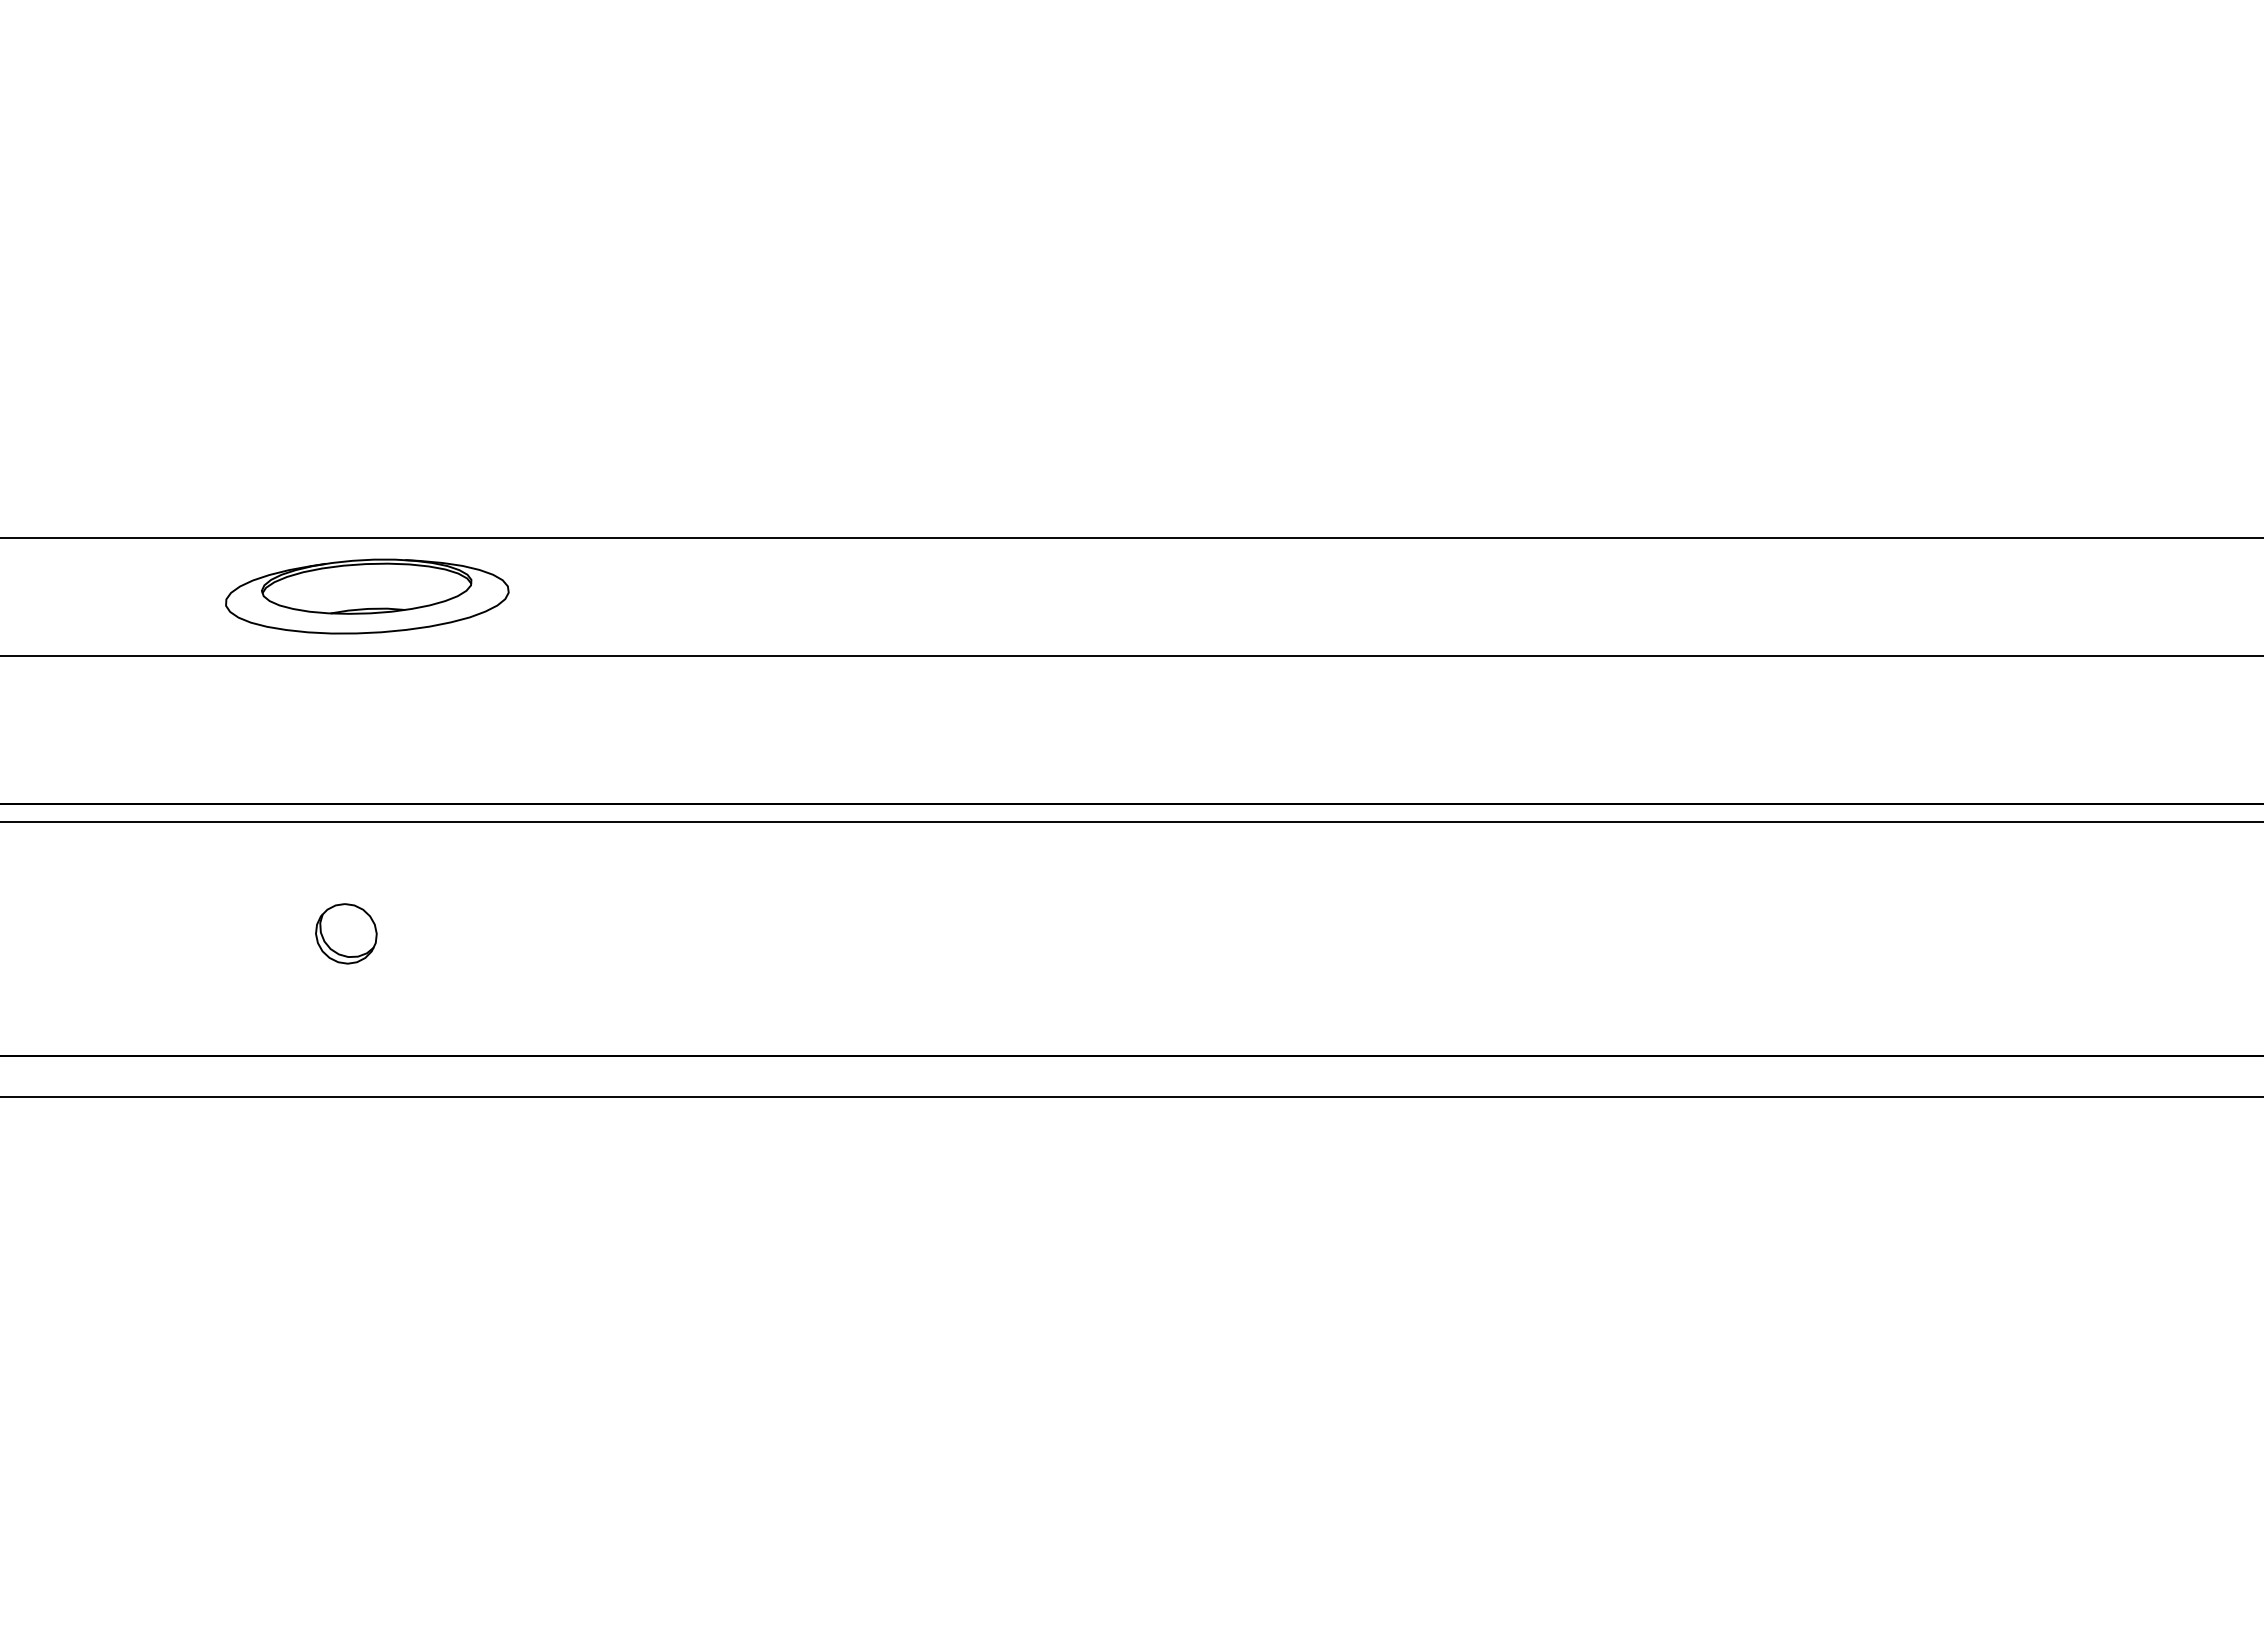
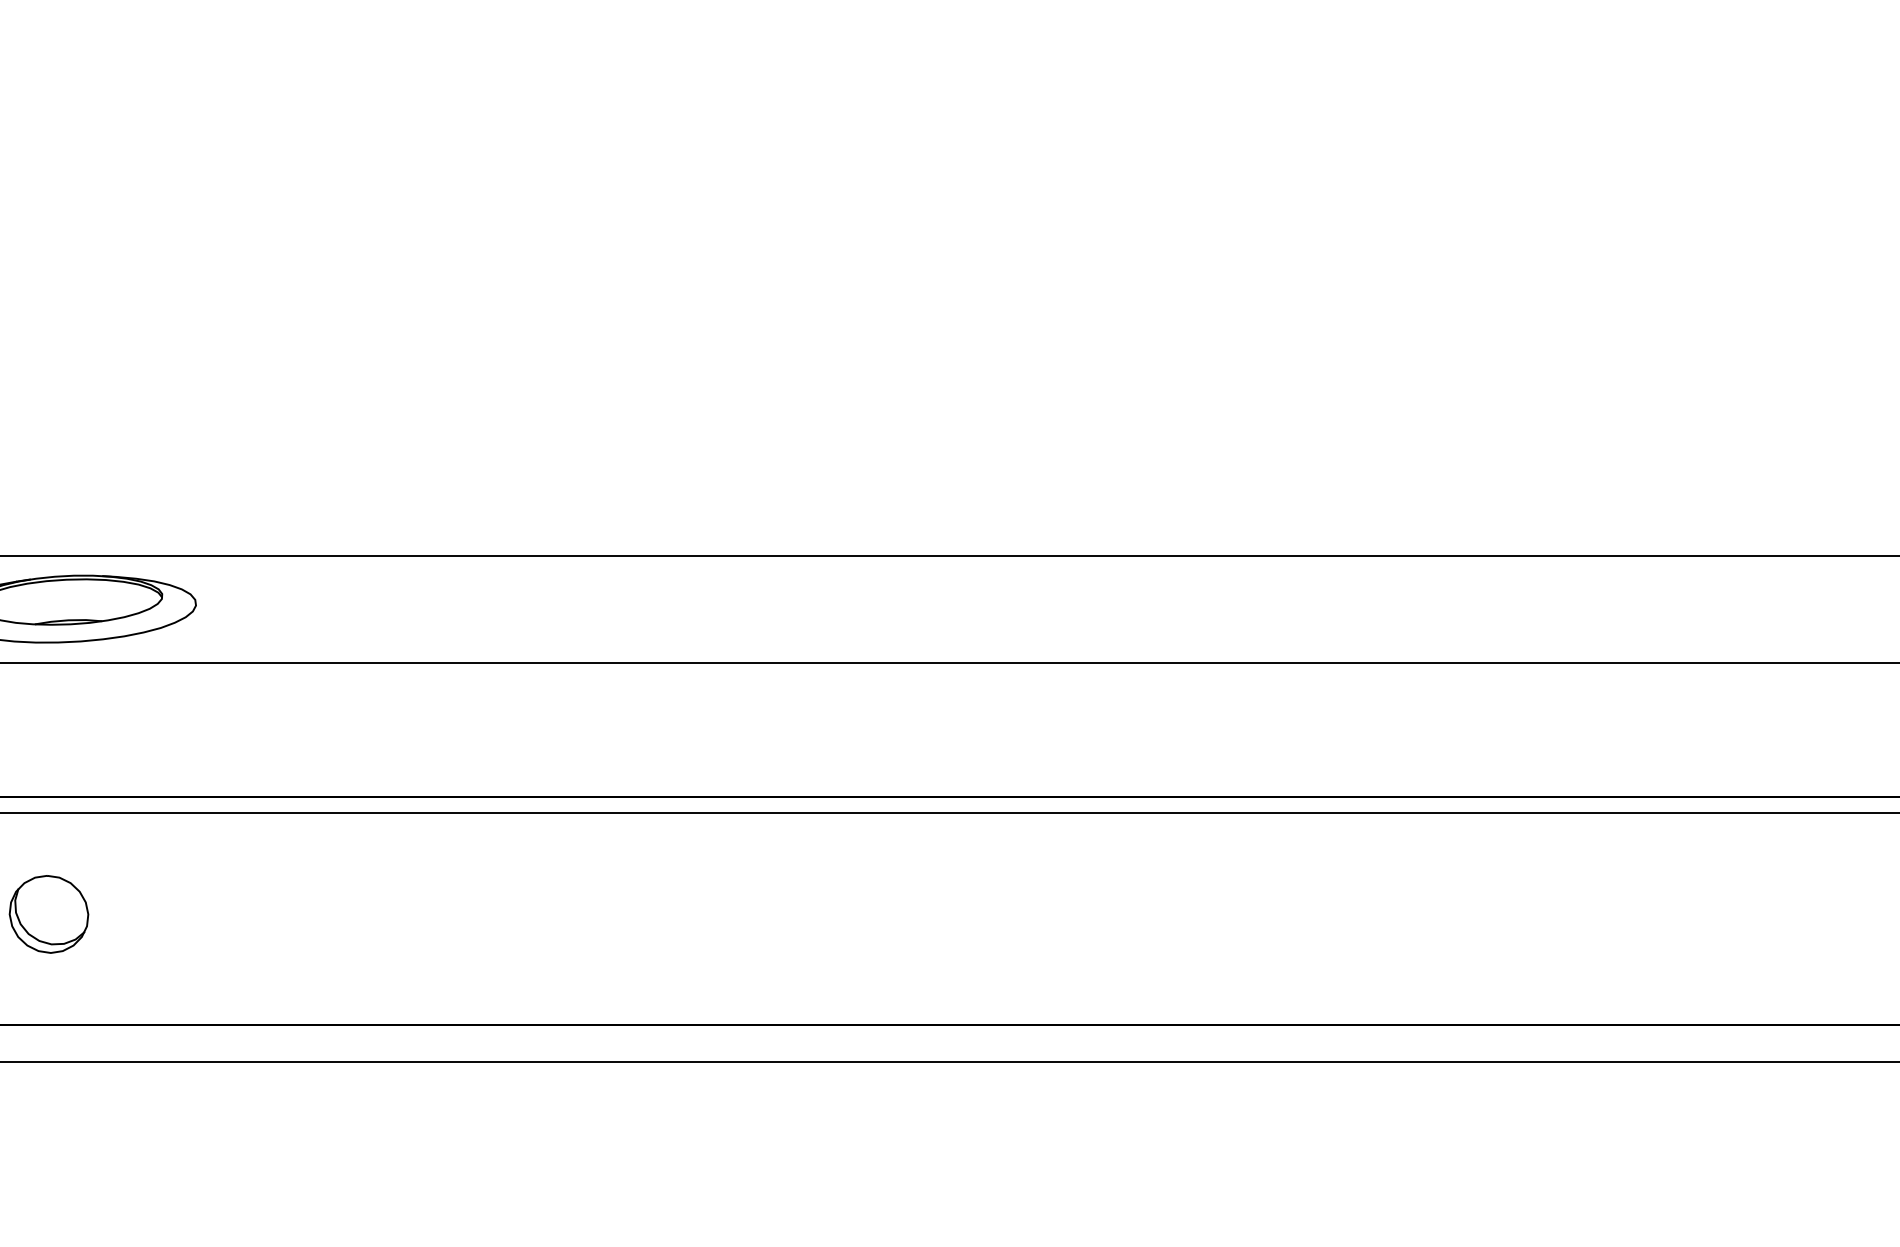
part: (346, 933) -> (49, 914), size x1.43

